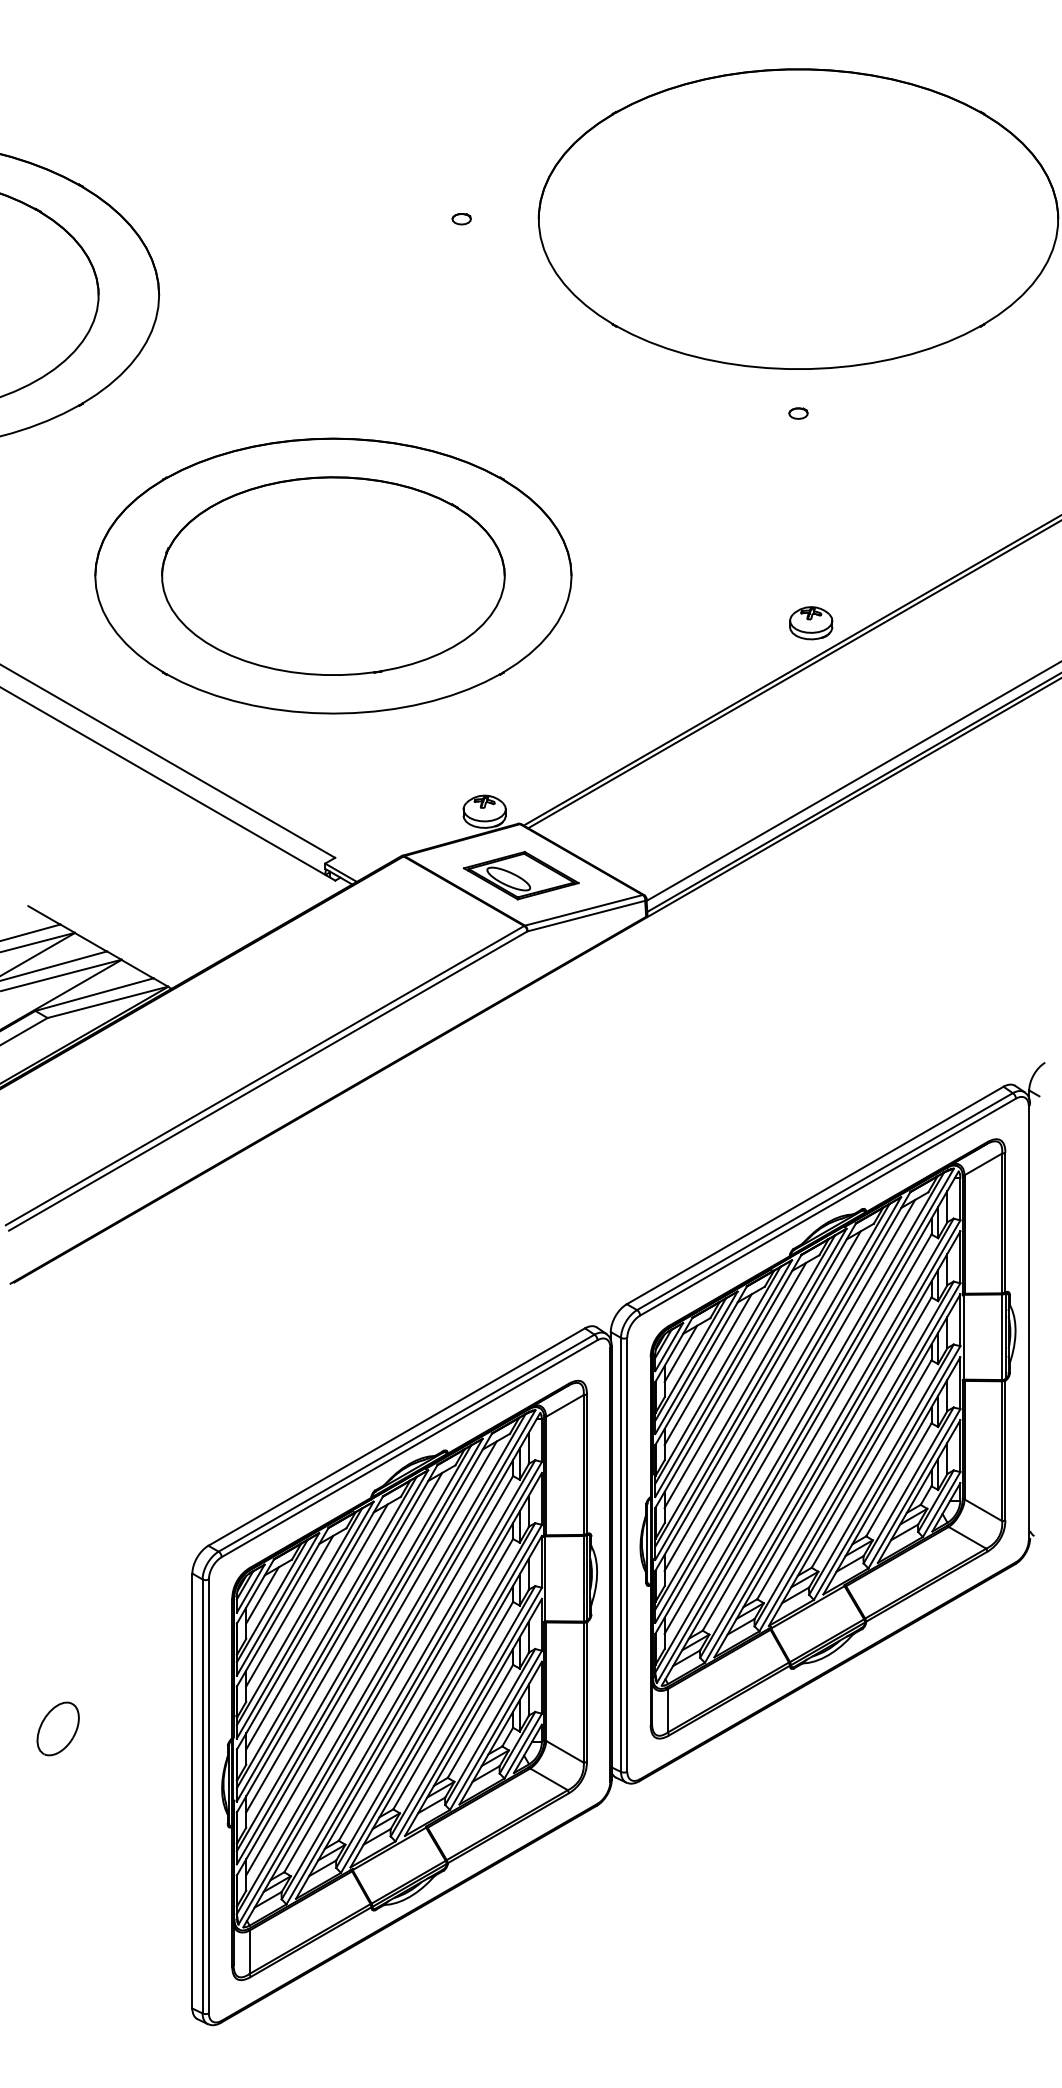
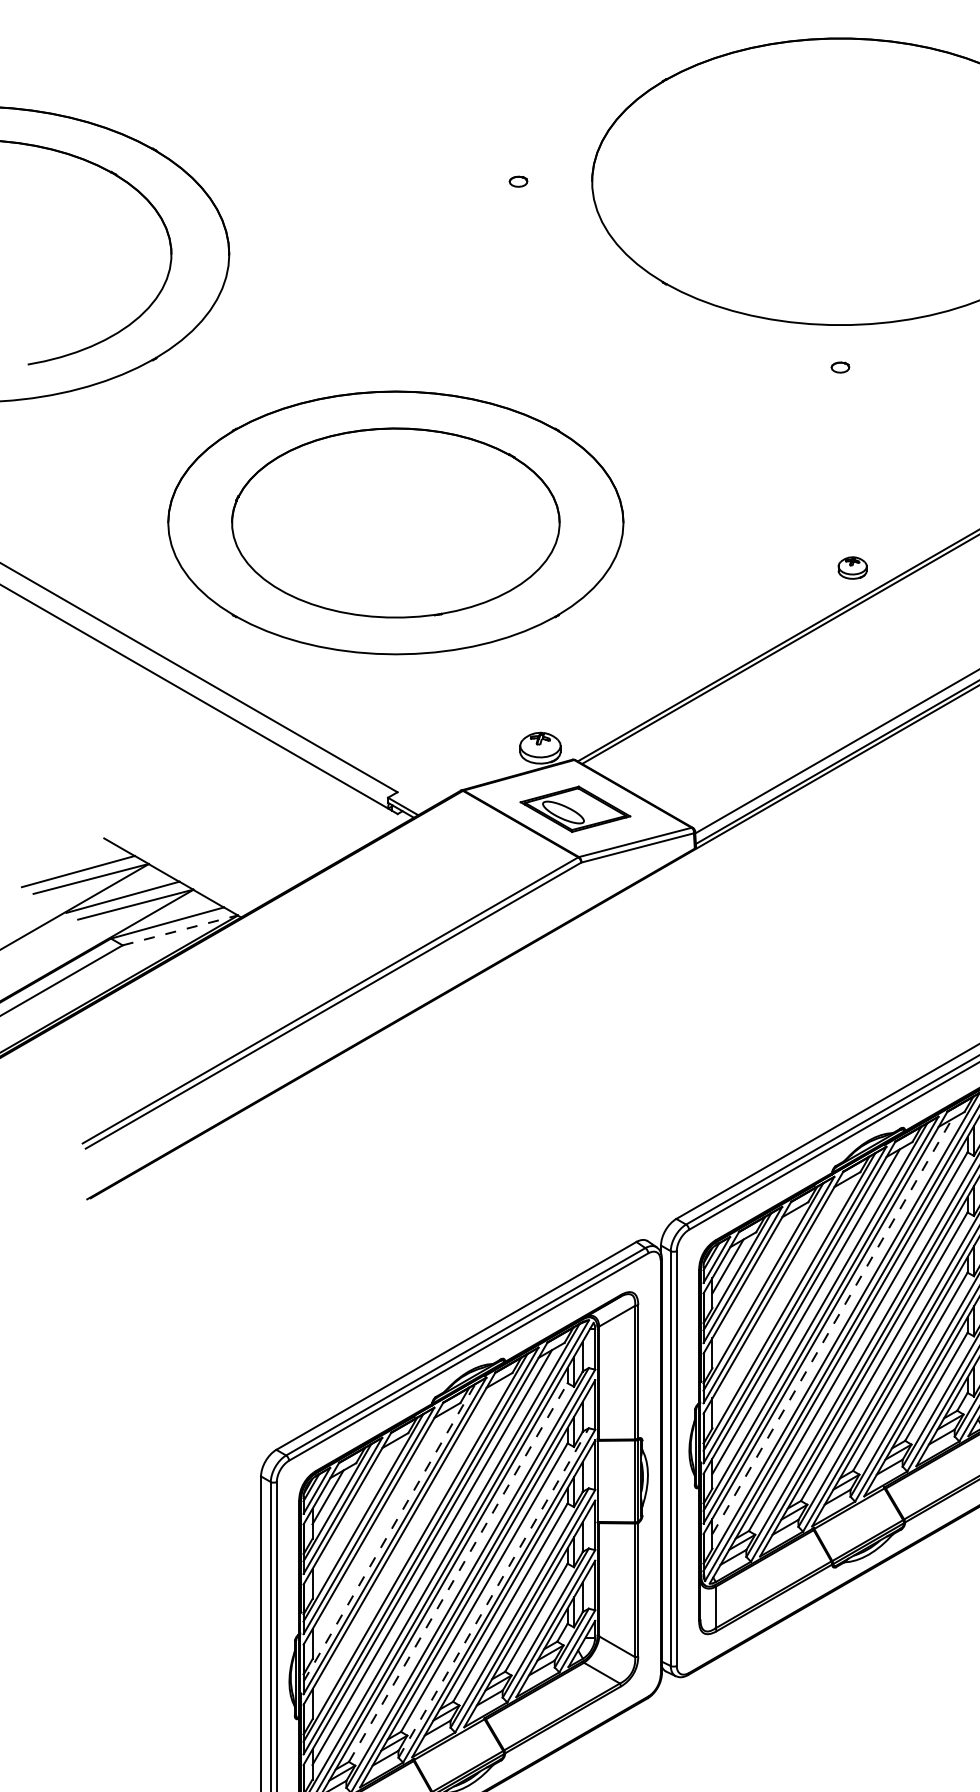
part: (811, 623) -> (852, 568), size x0.7
line: (108, 1002) -> (180, 930), solid -> dashed
line: (707, 1369) -> (753, 1281), removed
line: (735, 1384) -> (780, 1295), removed
line: (790, 1416) -> (832, 1326), solid -> dashed
line: (289, 1610) -> (353, 1511), removed
line: (316, 1626) -> (379, 1527), removed
line: (326, 1632) -> (389, 1532), solid -> dashed
line: (344, 1642) -> (406, 1542), removed
line: (398, 1674) -> (458, 1572), solid -> dashed
line: (435, 1695) -> (493, 1592), solid -> dashed
part: (57, 1728) -> (132, 1624), removed

